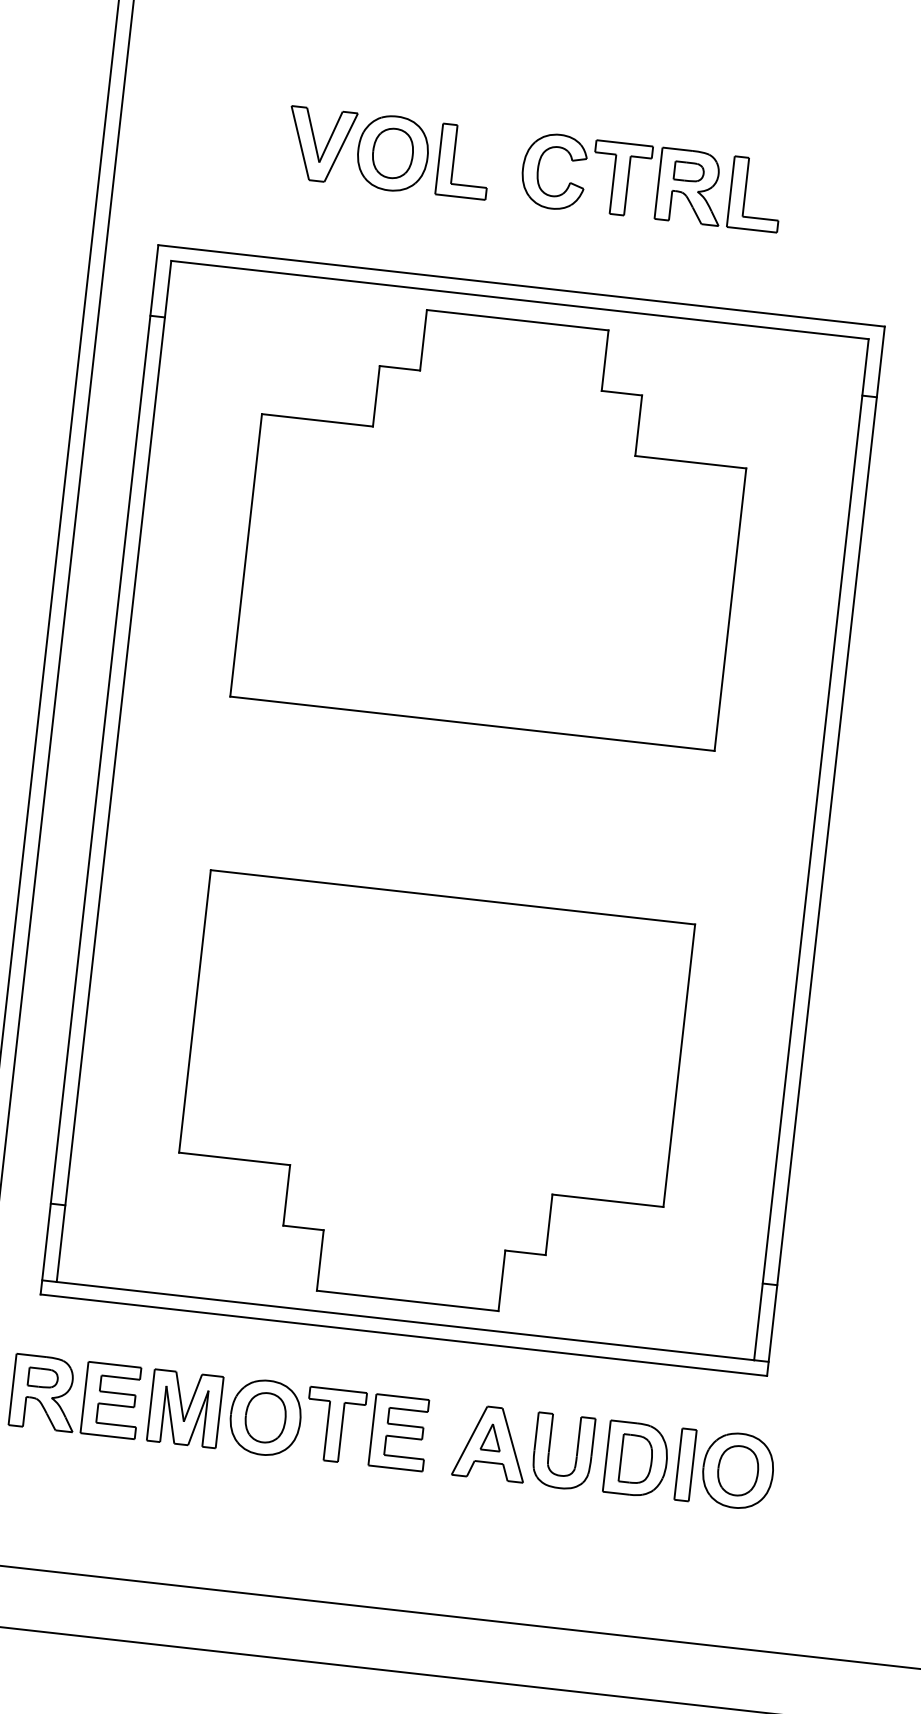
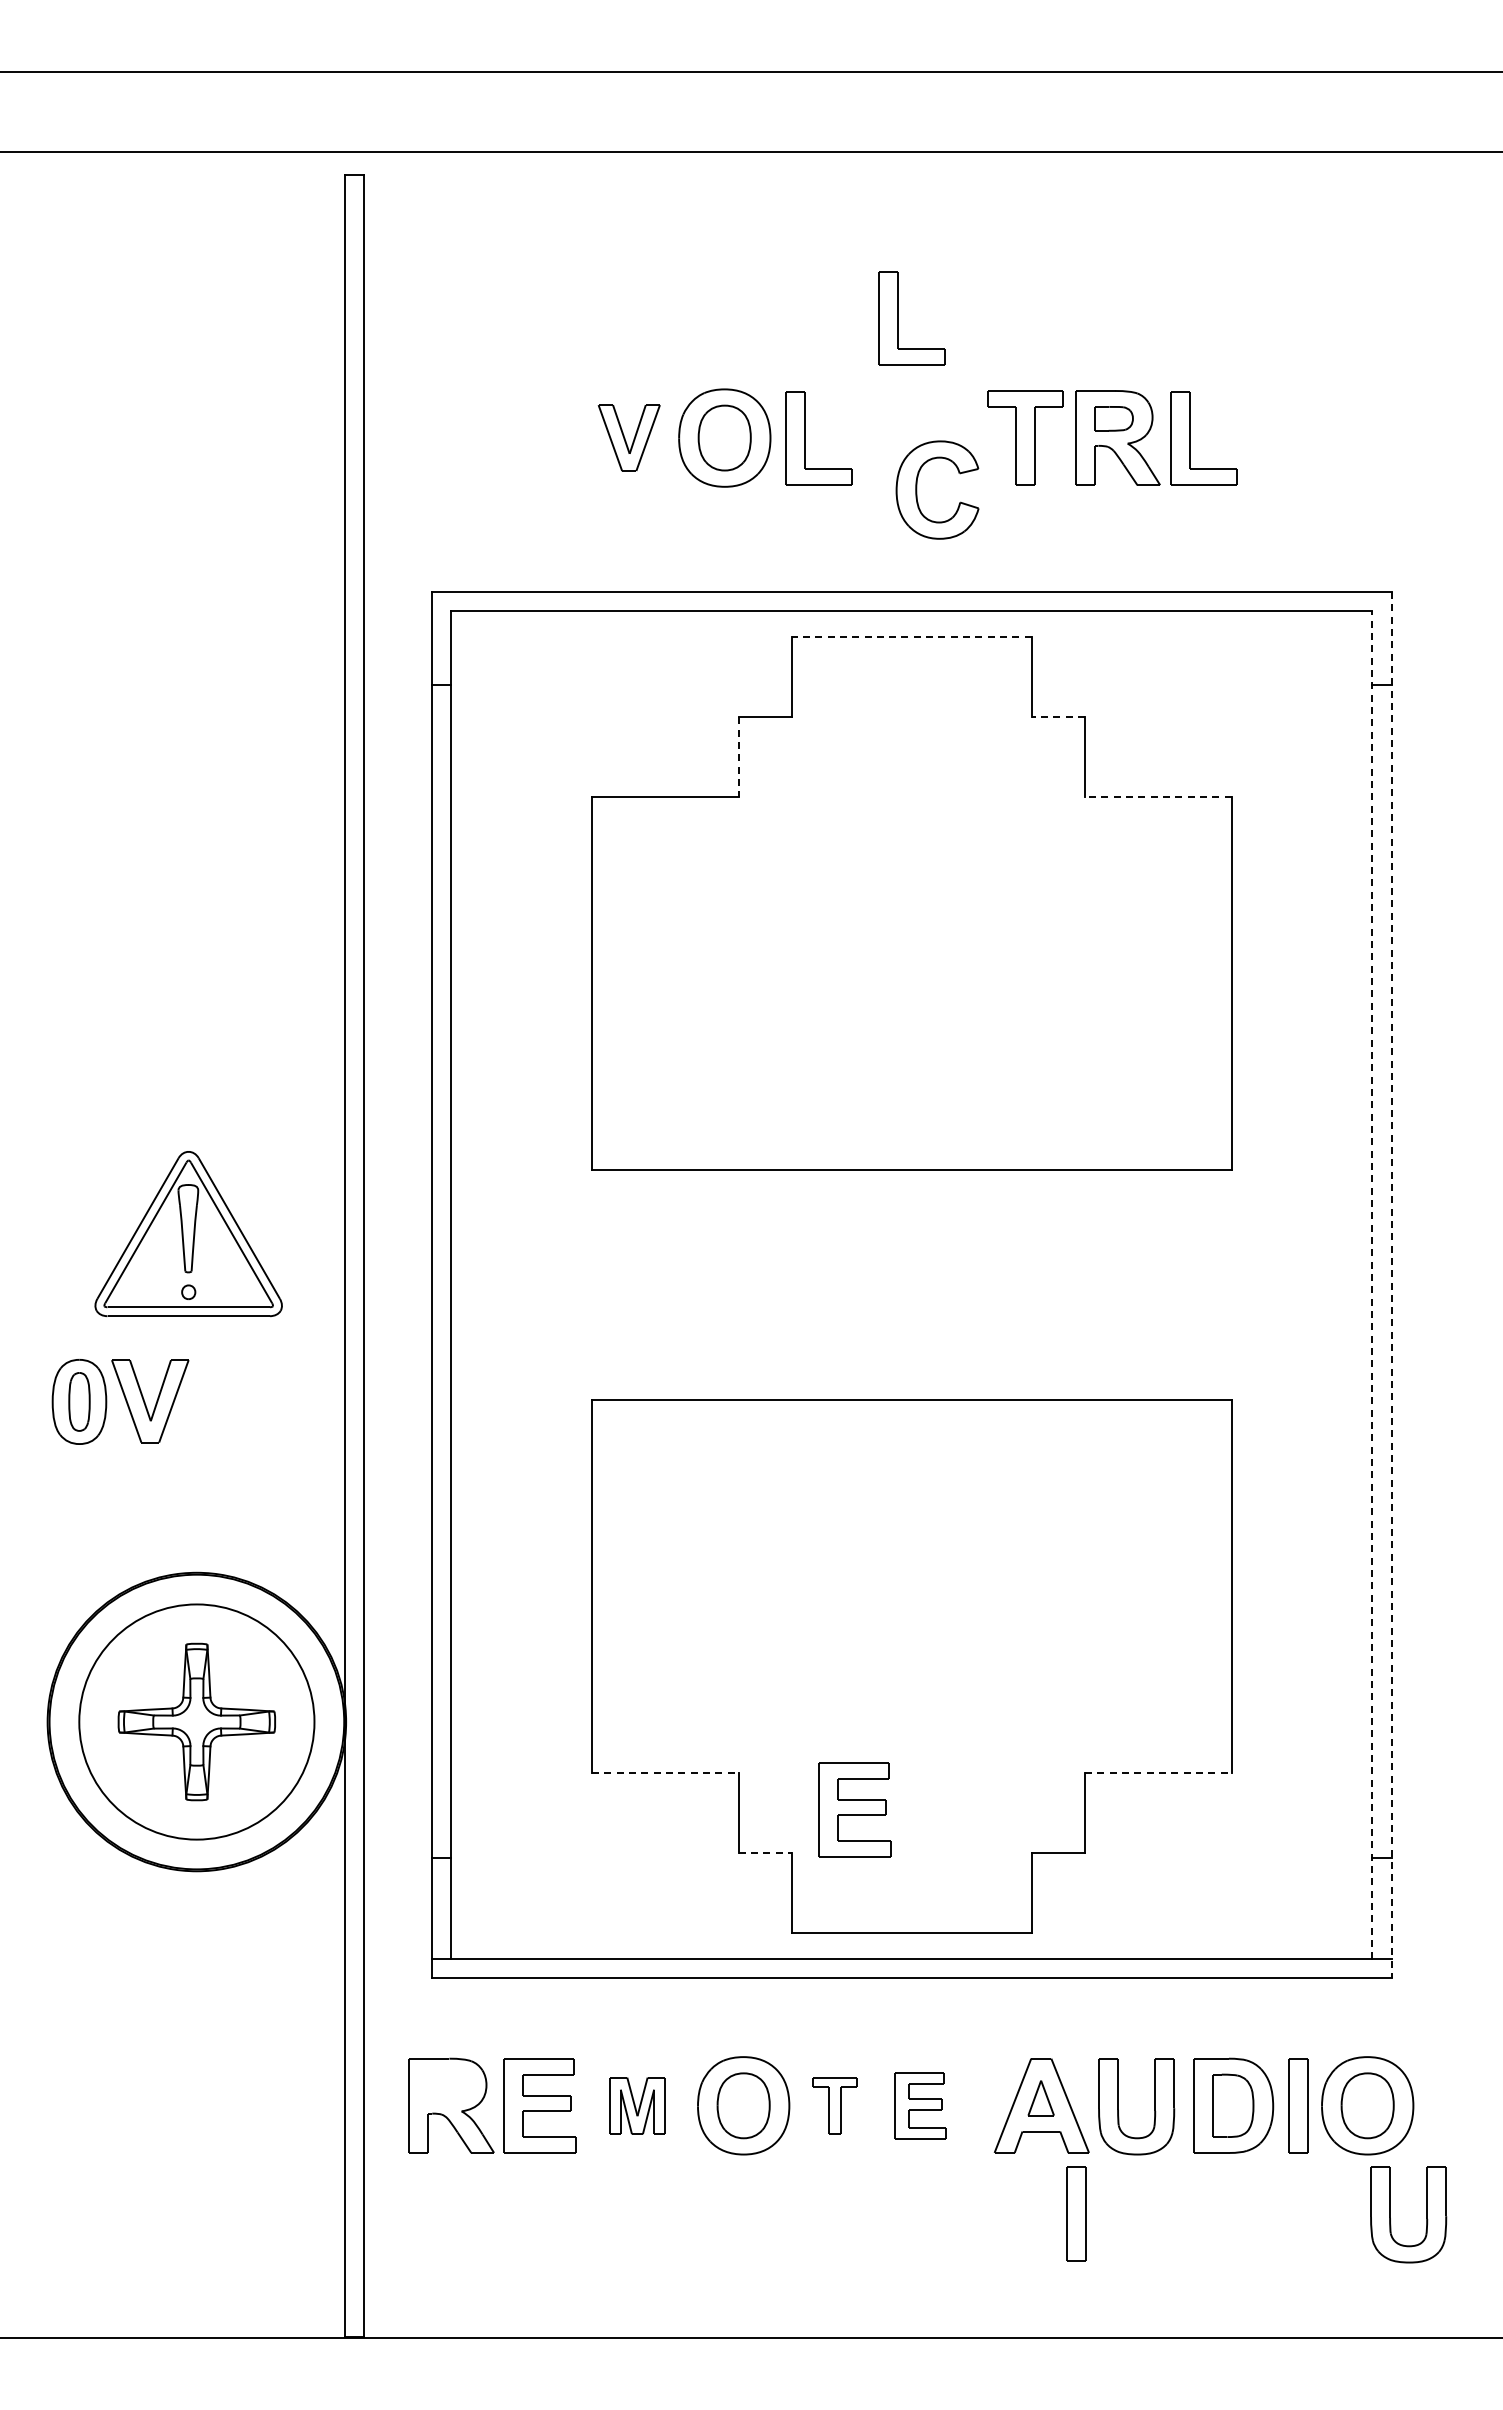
part: (534, 77) -> (898, 318), added
part: (320, 144) -> (628, 437), size x0.7
part: (538, 169) -> (917, 489), moved
line: (517, 320) -> (911, 637), solid -> dashed
line: (621, 393) -> (1058, 717), solid -> dashed
line: (376, 396) -> (738, 757), solid -> dashed
line: (690, 462) -> (1157, 797), solid -> dashed
line: (811, 849) -> (1372, 1284), solid -> dashed
line: (825, 850) -> (1391, 1284), solid -> dashed
line: (234, 1158) -> (665, 1772), solid -> dashed
line: (608, 1200) -> (1158, 1772), solid -> dashed
part: (374, 1202) -> (854, 1809), added
line: (303, 1227) -> (765, 1852), solid -> dashed
part: (43, 1378) -> (447, 2086), removed
part: (185, 1408) -> (637, 2105), size x0.6
part: (334, 1425) -> (834, 2105), size x0.6
part: (399, 1432) -> (920, 2105), size x0.7
part: (508, 1527) -> (1076, 2213), added
part: (746, 1555) -> (1390, 2214), added

